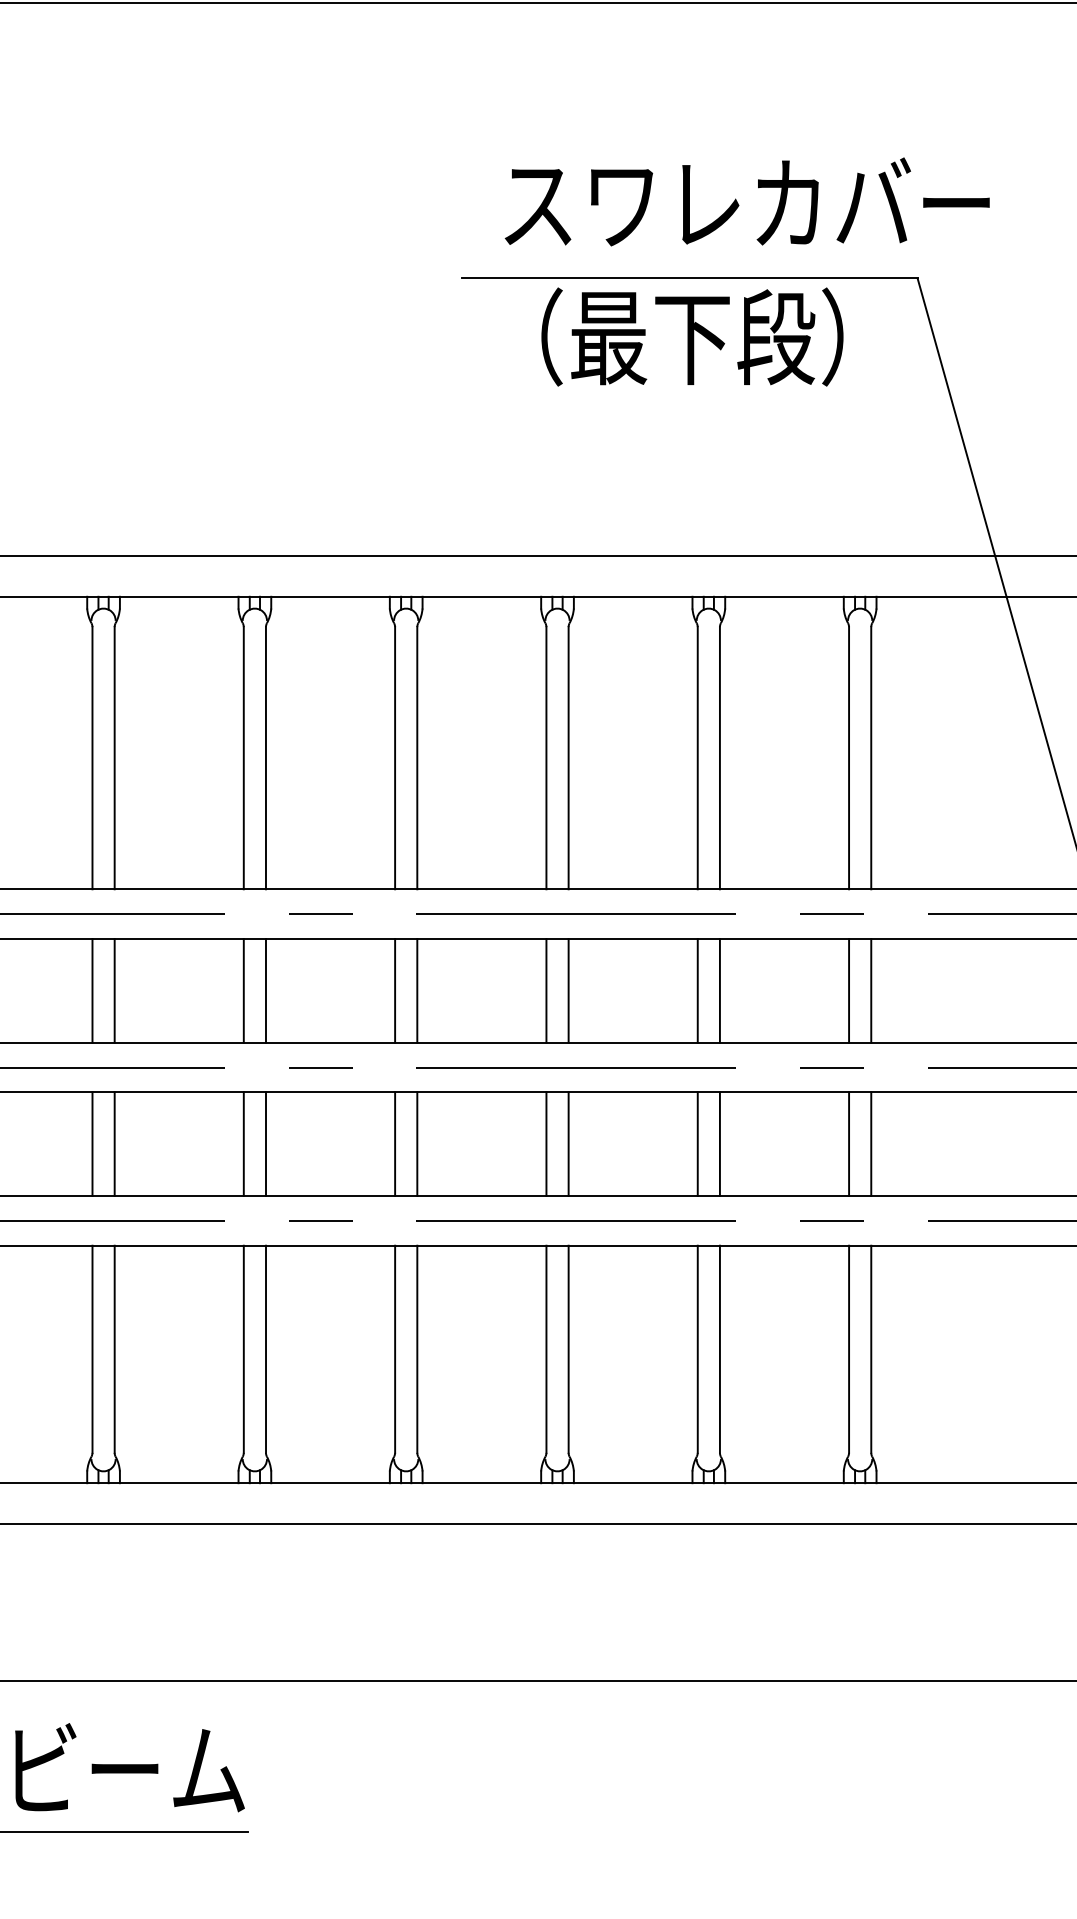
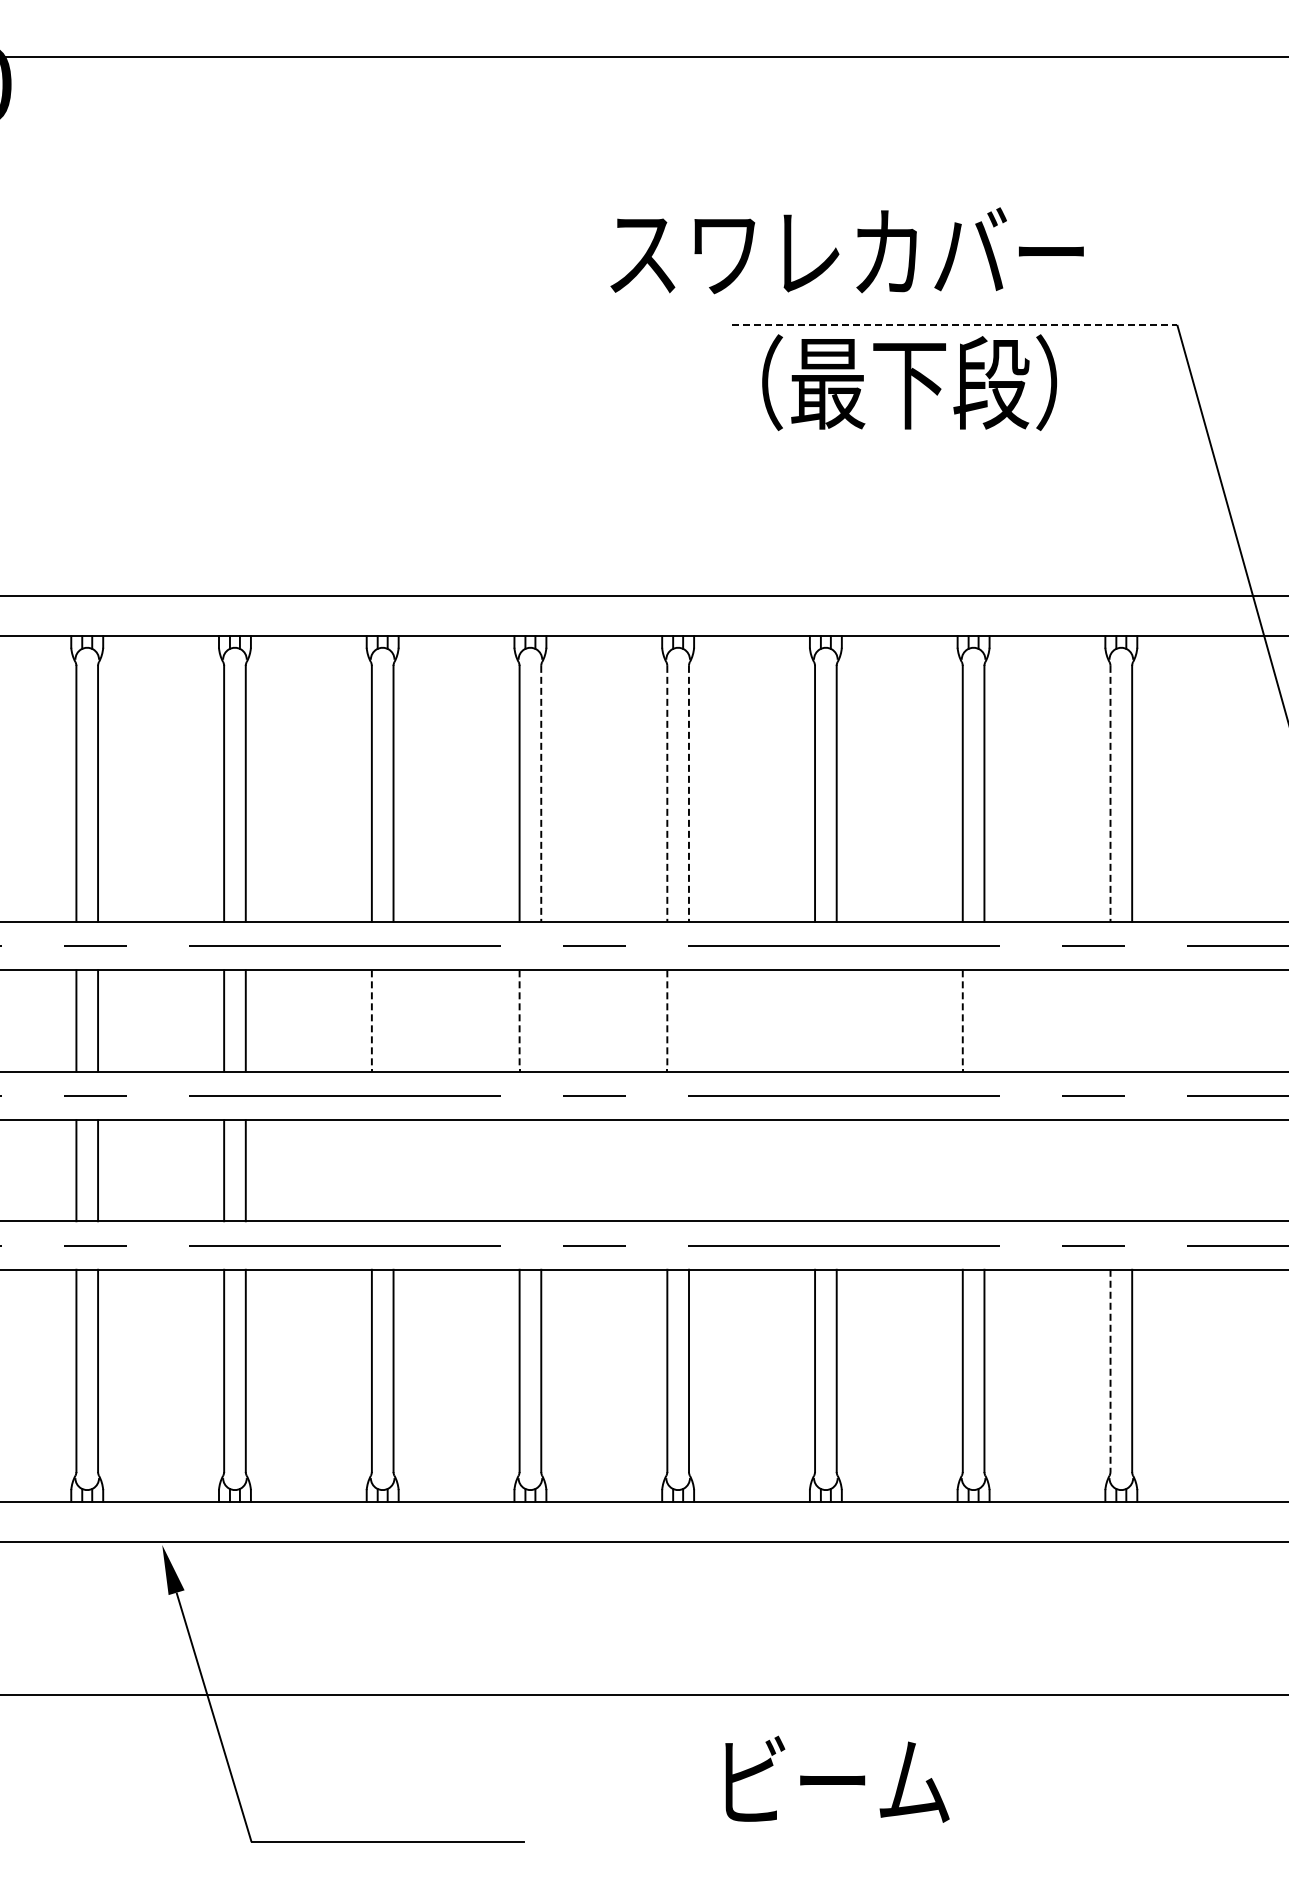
text: (746, 201) -> (846, 250), moved
line: (690, 277) -> (955, 324), solid -> dashed
text: (692, 336) -> (909, 382), moved
line: (266, 757) -> (541, 793), solid -> dashed
line: (395, 757) -> (667, 793), solid -> dashed
line: (416, 757) -> (688, 793), solid -> dashed
line: (849, 757) -> (1110, 793), solid -> dashed
line: (92, 990) -> (371, 1020), solid -> dashed
line: (114, 990) -> (393, 1020), removed
line: (243, 990) -> (519, 1020), solid -> dashed
line: (266, 990) -> (541, 1020), removed
line: (395, 990) -> (667, 1020), solid -> dashed
line: (416, 990) -> (688, 1020), removed
line: (546, 990) -> (815, 1020), removed
line: (568, 990) -> (836, 1020), removed
line: (697, 990) -> (962, 1020), solid -> dashed
line: (720, 990) -> (984, 1020), removed
line: (849, 990) -> (1110, 1020), removed
line: (871, 990) -> (1132, 1020), removed
line: (92, 1144) -> (371, 1170), removed
line: (114, 1144) -> (393, 1170), removed
line: (243, 1144) -> (519, 1170), removed
line: (266, 1144) -> (541, 1170), removed
line: (395, 1144) -> (667, 1170), removed
line: (416, 1144) -> (688, 1170), removed
line: (546, 1144) -> (815, 1170), removed
line: (568, 1144) -> (836, 1170), removed
line: (697, 1144) -> (962, 1170), removed
line: (720, 1144) -> (984, 1170), removed
line: (849, 1144) -> (1110, 1170), removed
line: (871, 1144) -> (1132, 1170), removed
line: (849, 1349) -> (1110, 1371), solid -> dashed
text: (130, 1766) -> (837, 1778), moved

